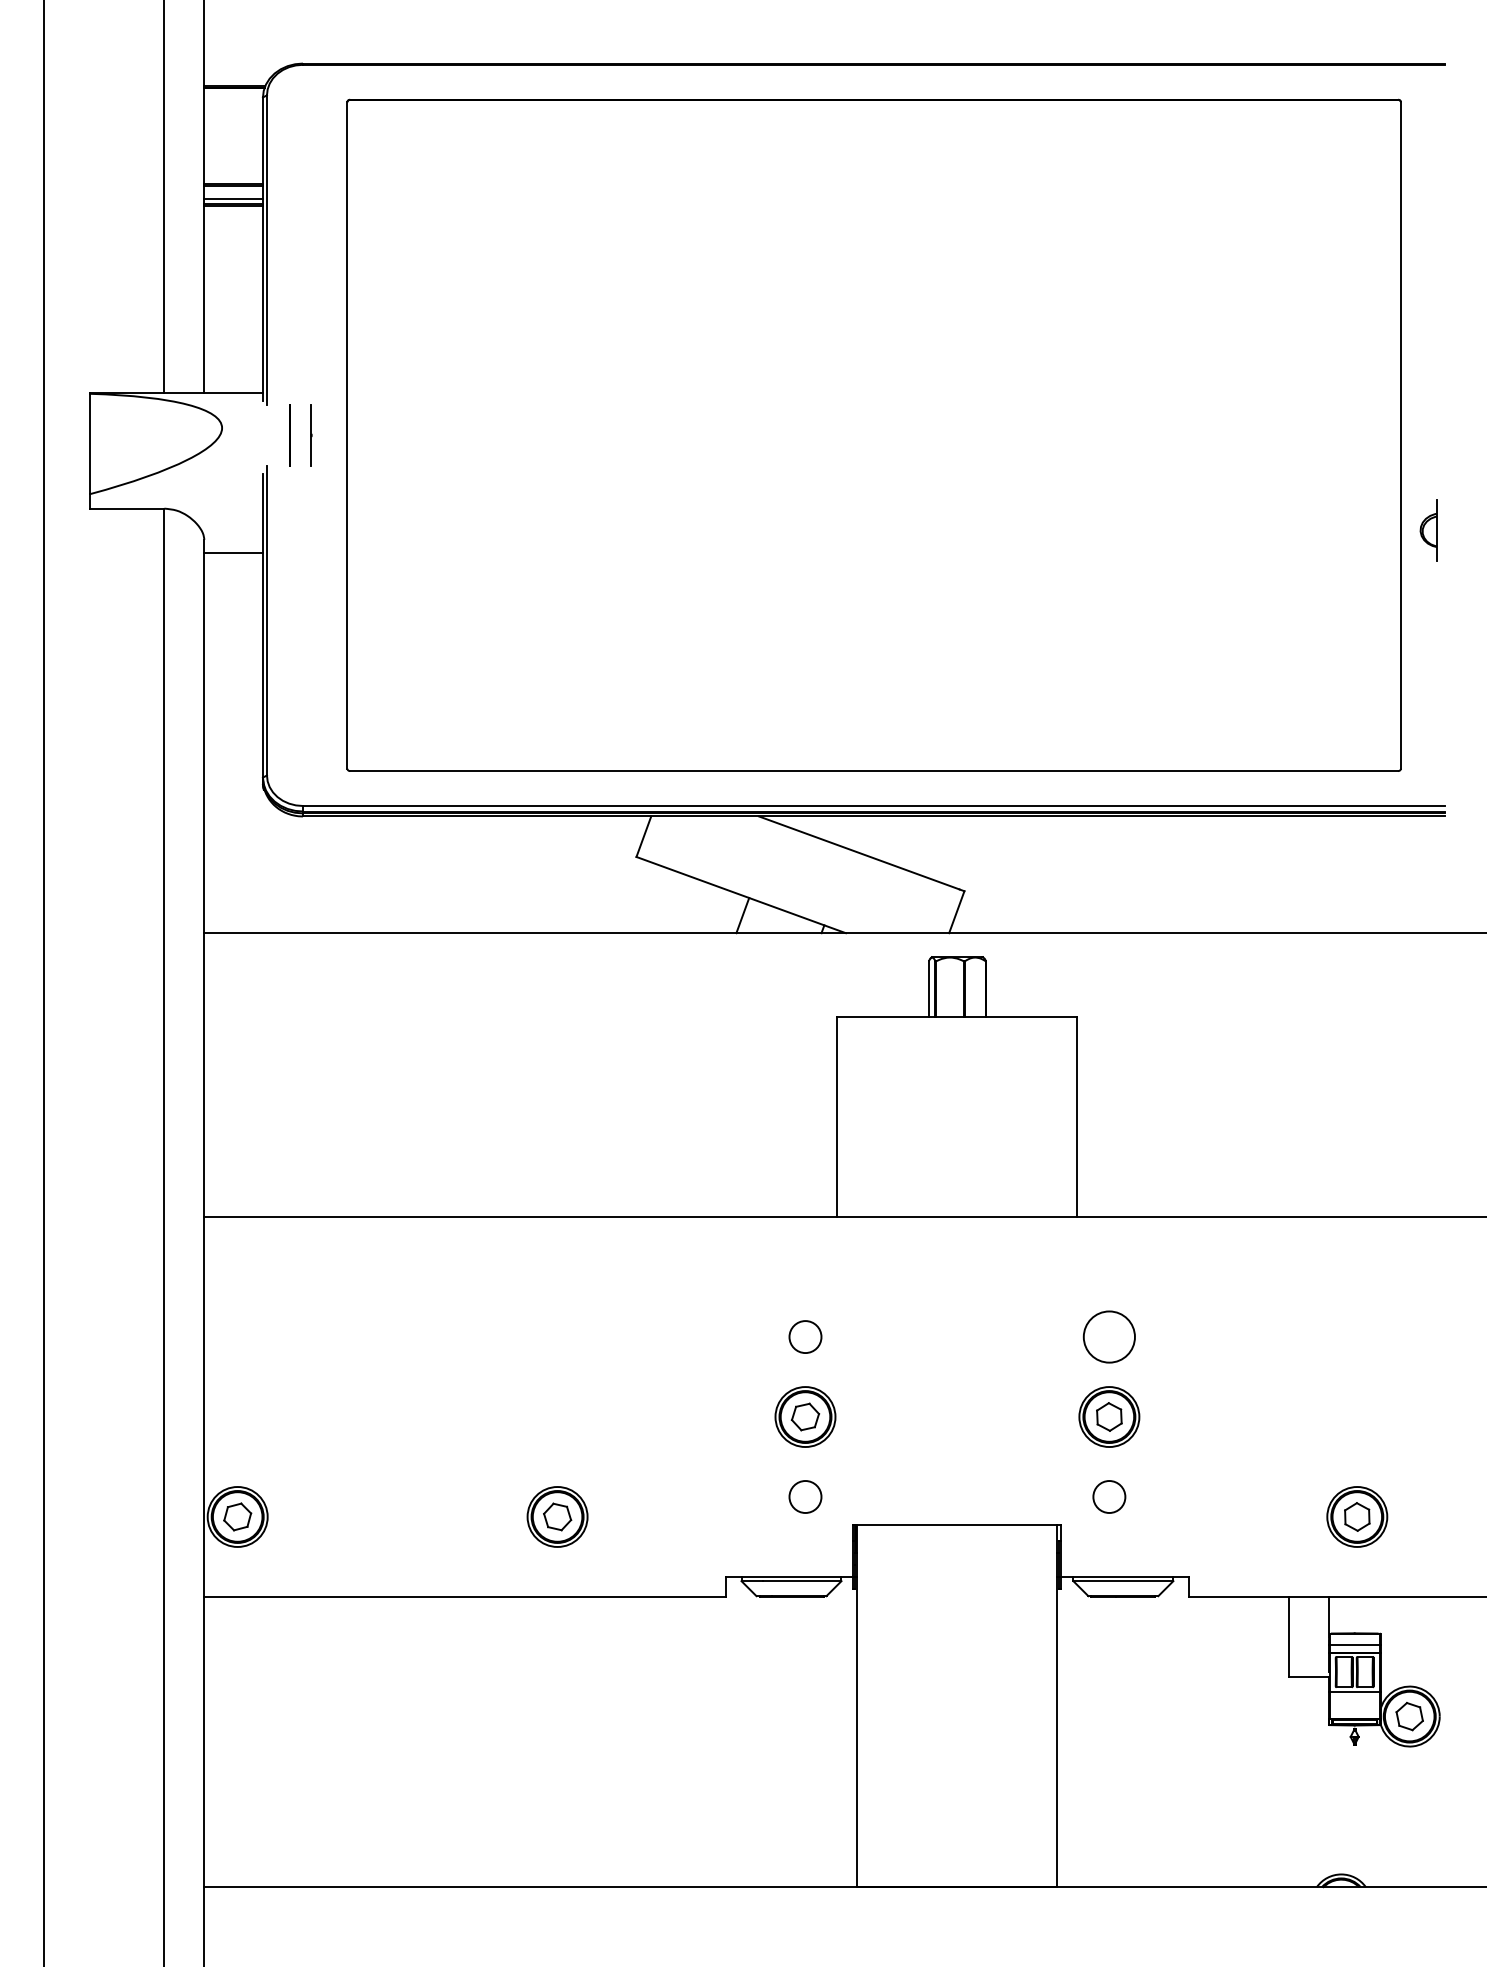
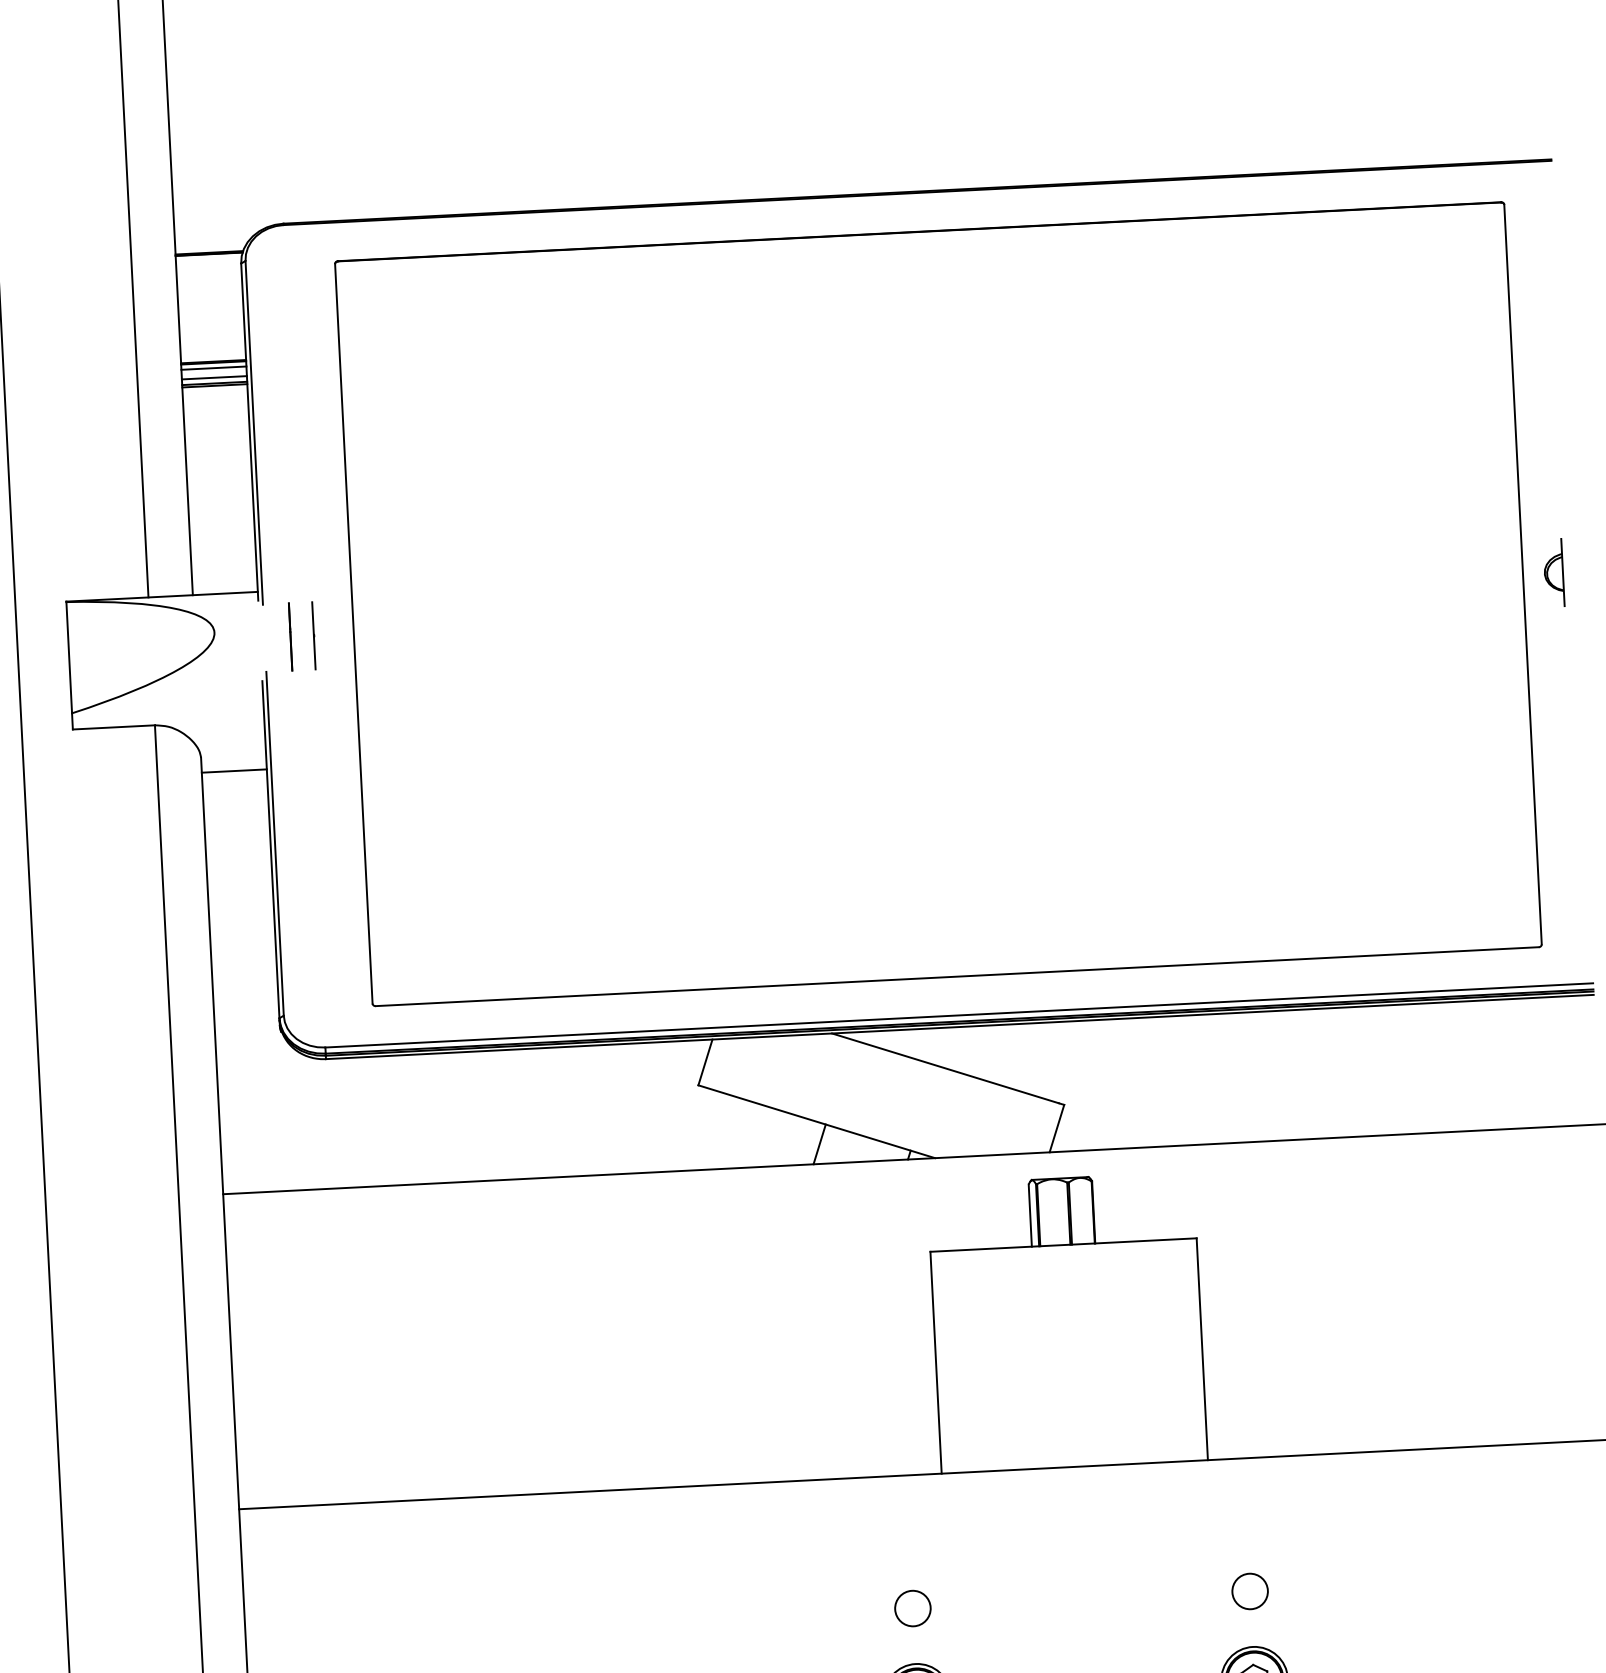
line: (233, 190) -> (213, 368), added
part: (1428, 530) -> (1553, 573), moved
circle: (1109, 1337) -> (1250, 1591), size x0.62

